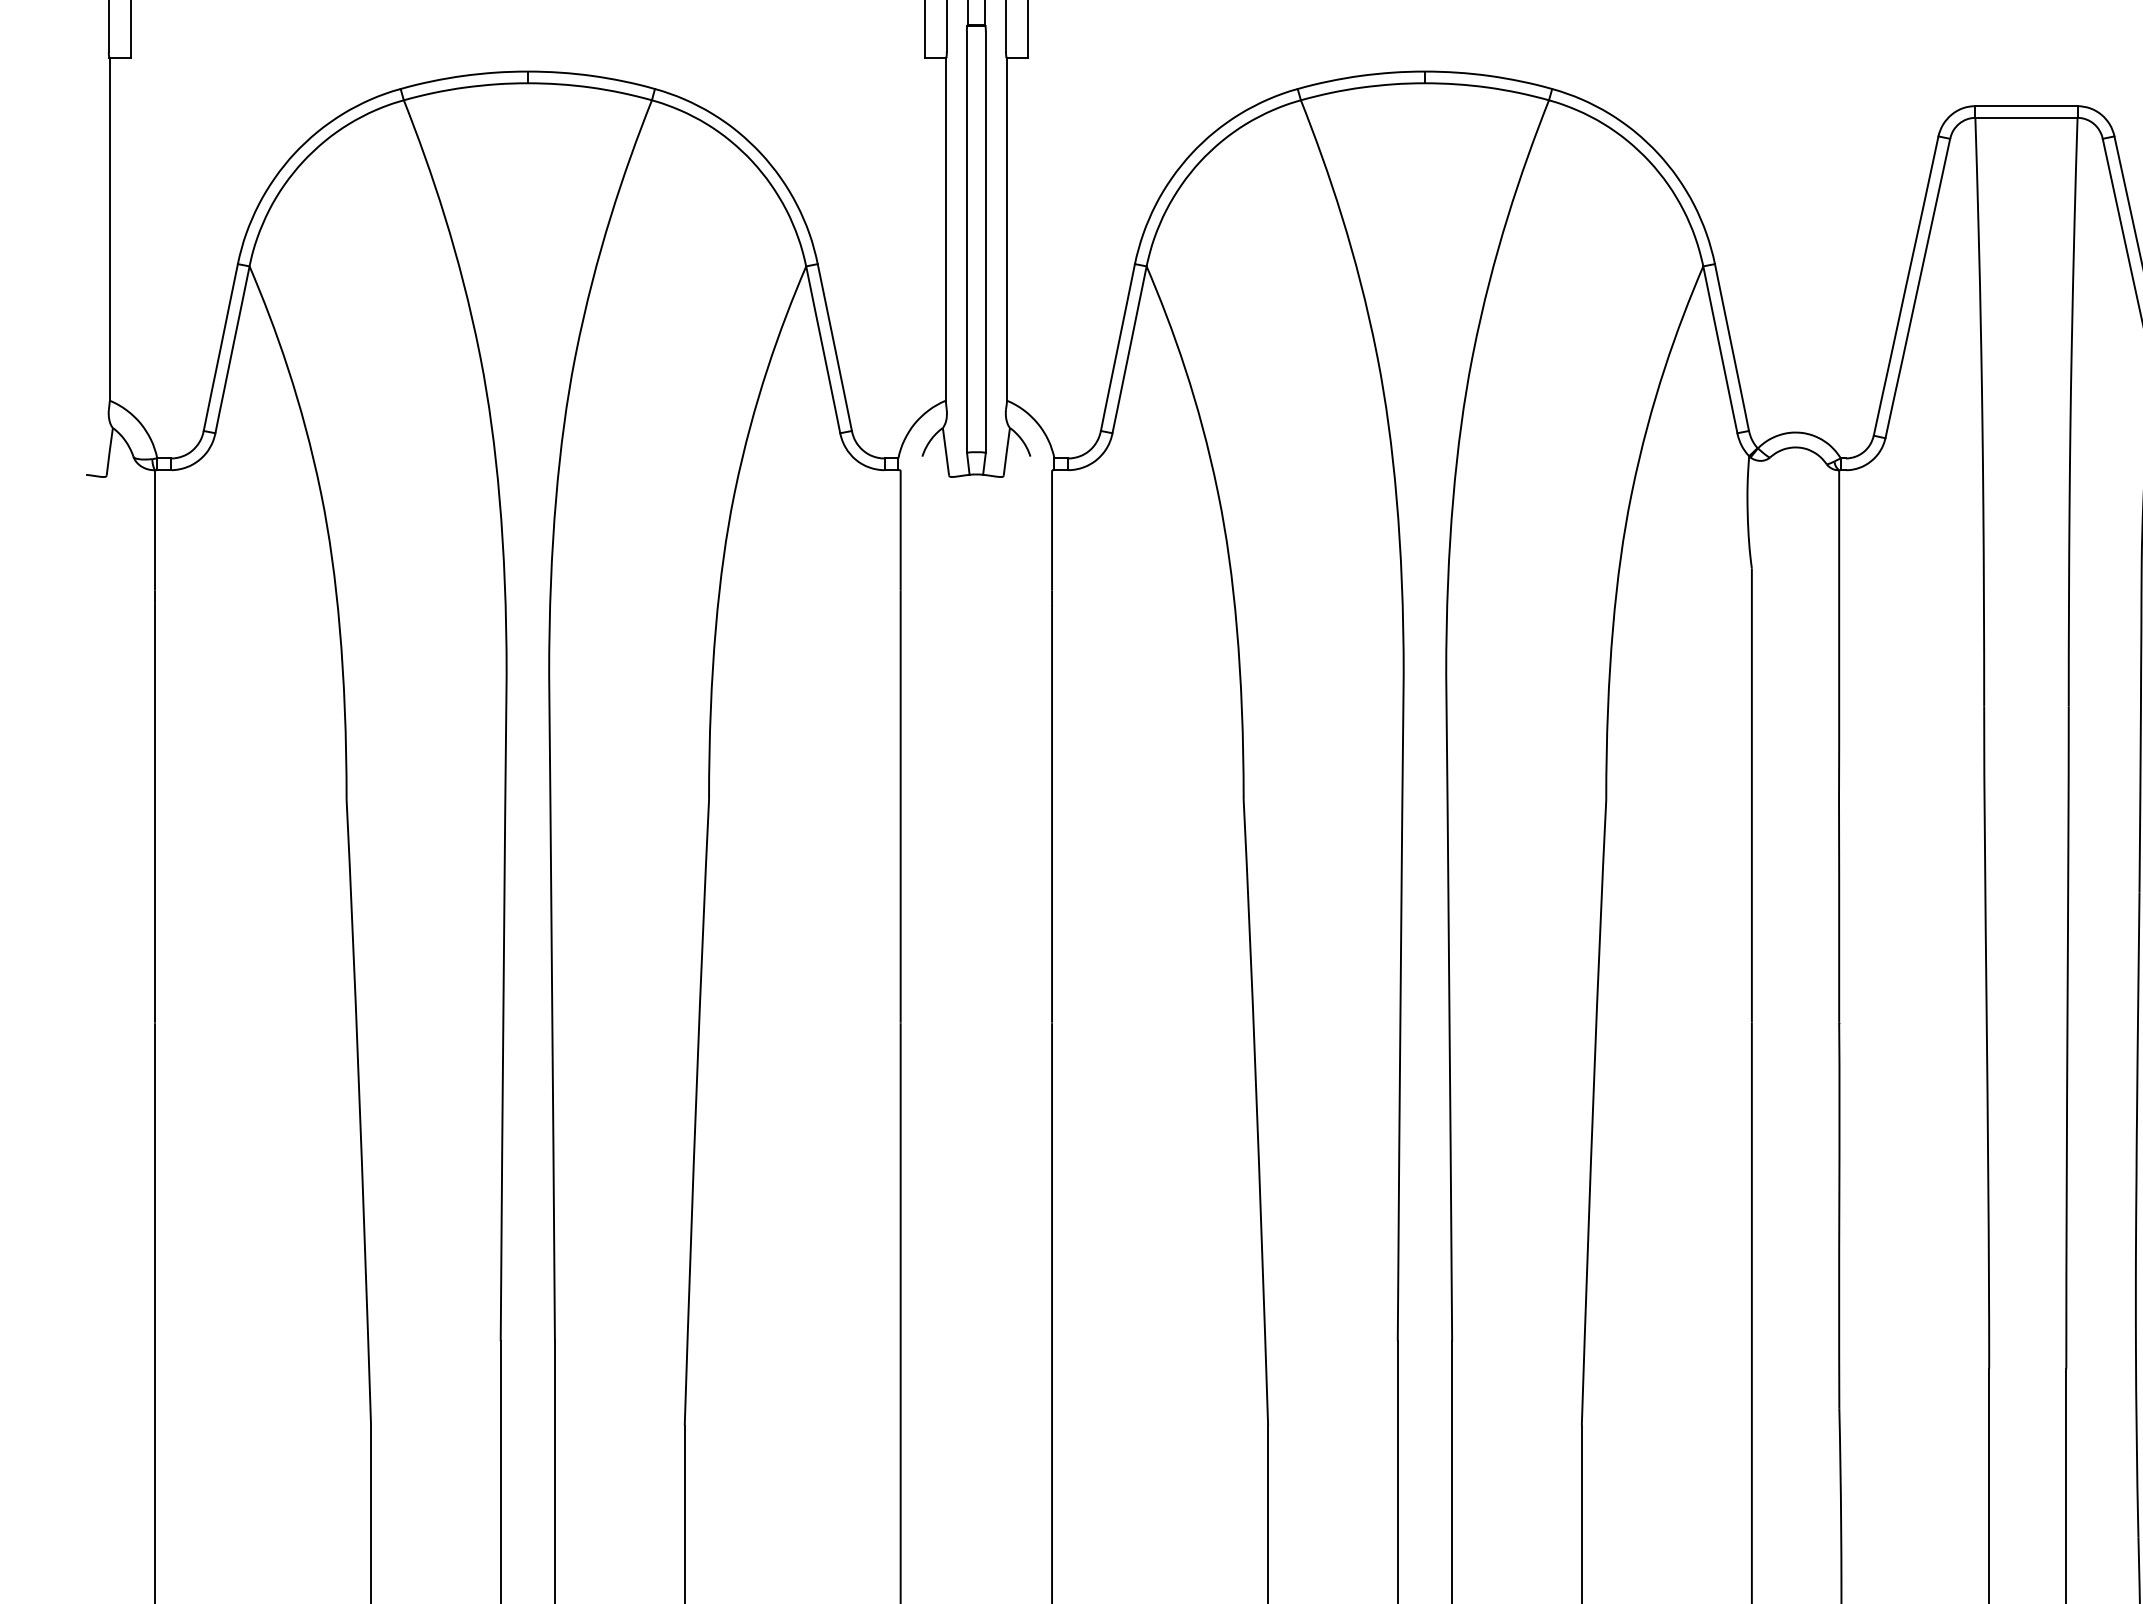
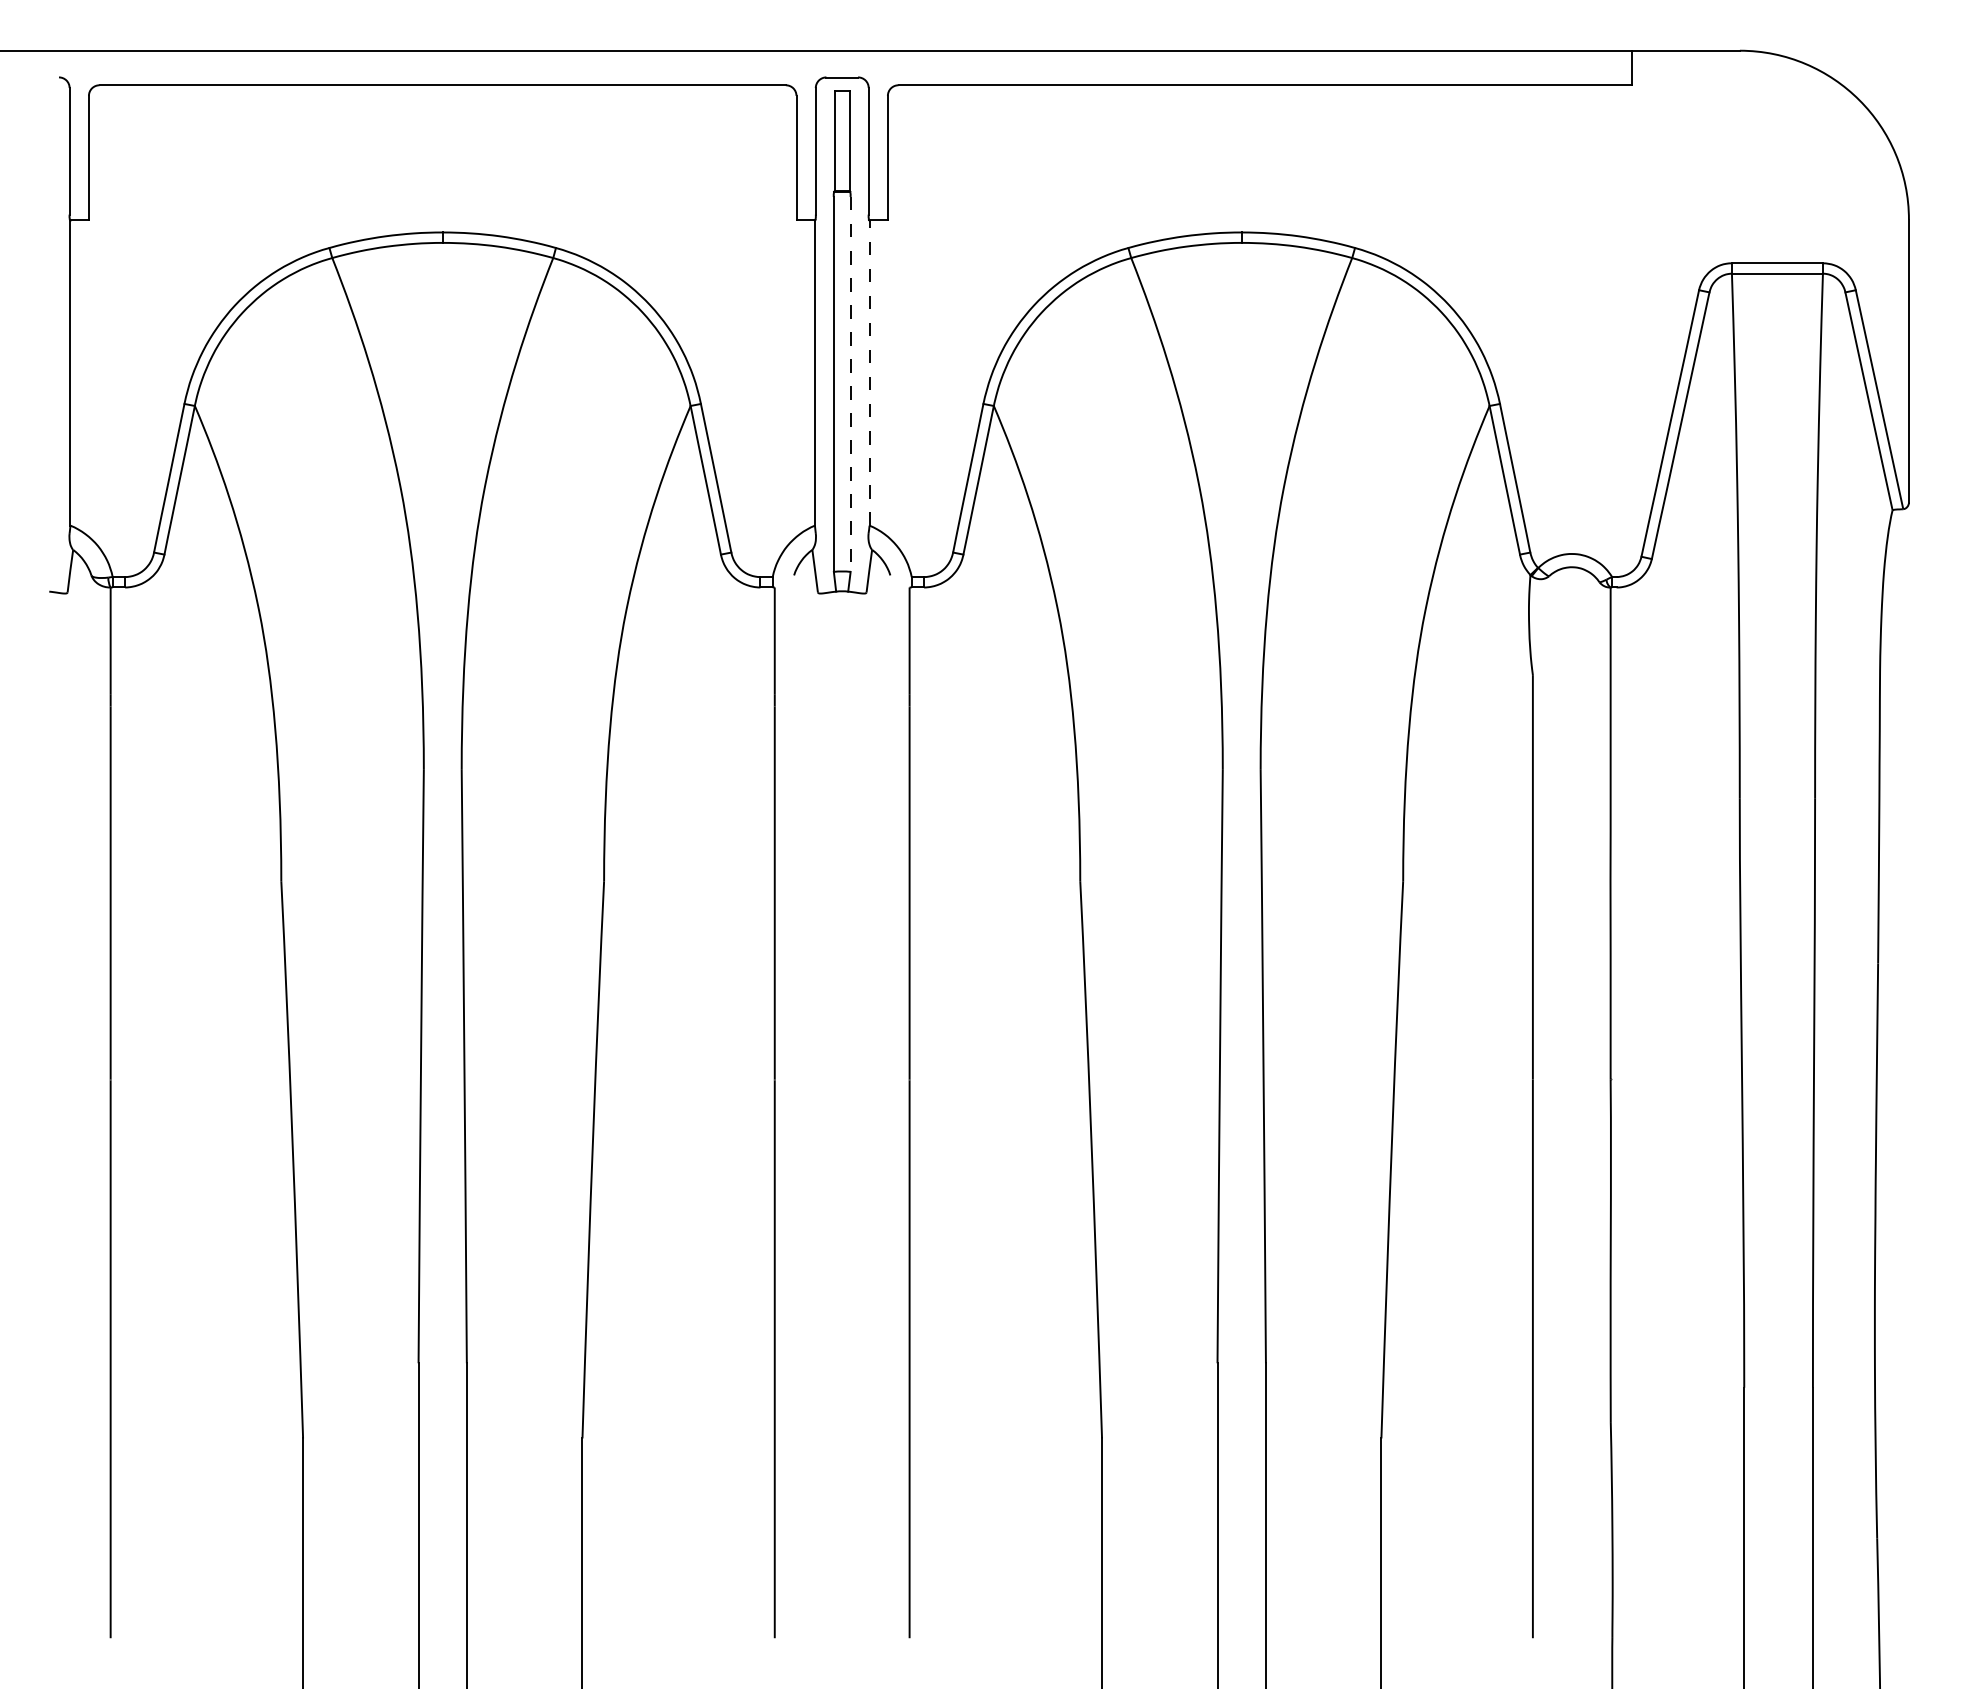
line: (1007, 228) -> (869, 372), solid -> dashed
line: (985, 242) -> (850, 384), solid -> dashed

